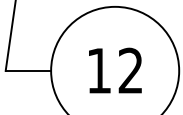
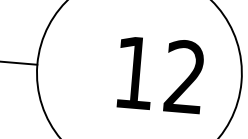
text: (115, 70) -> (160, 74), moved

